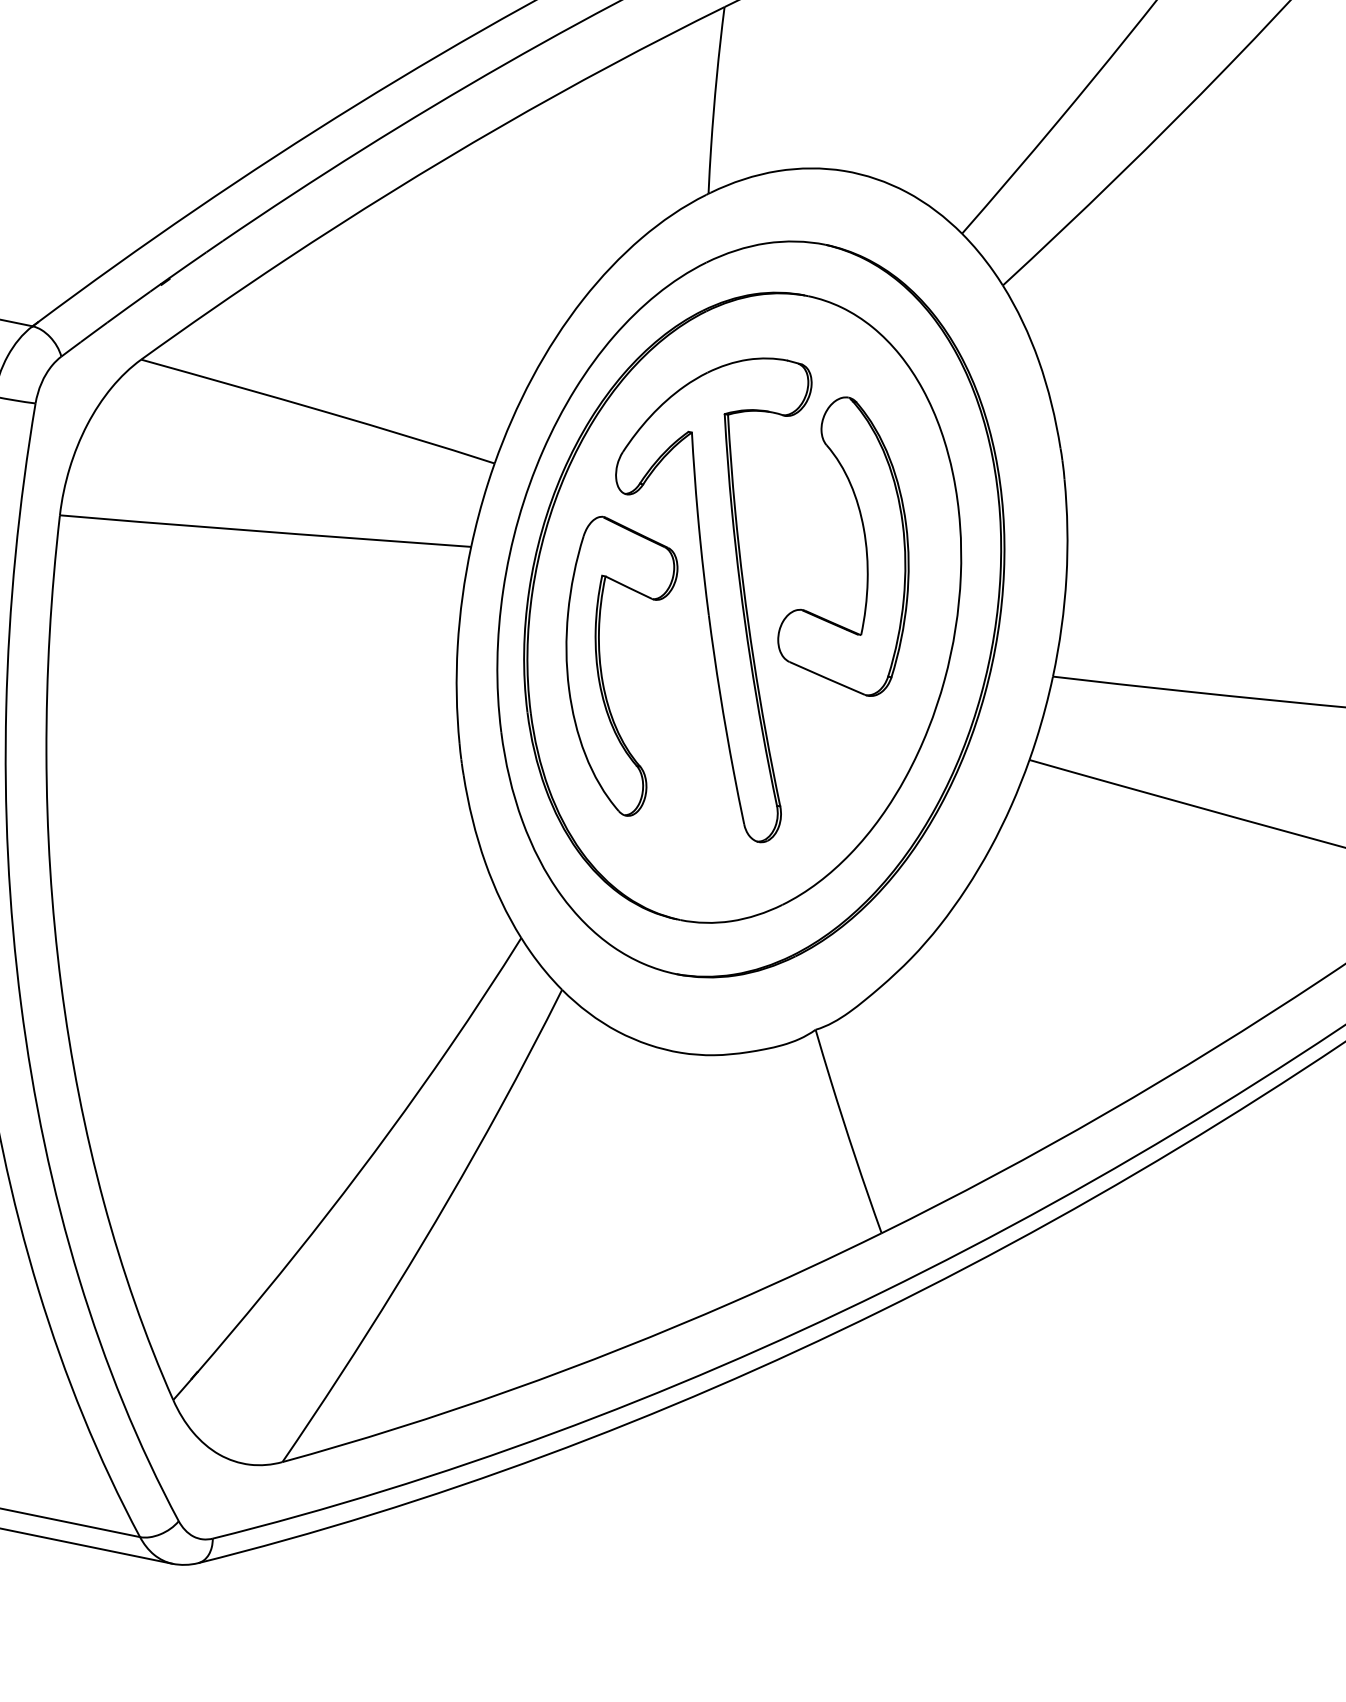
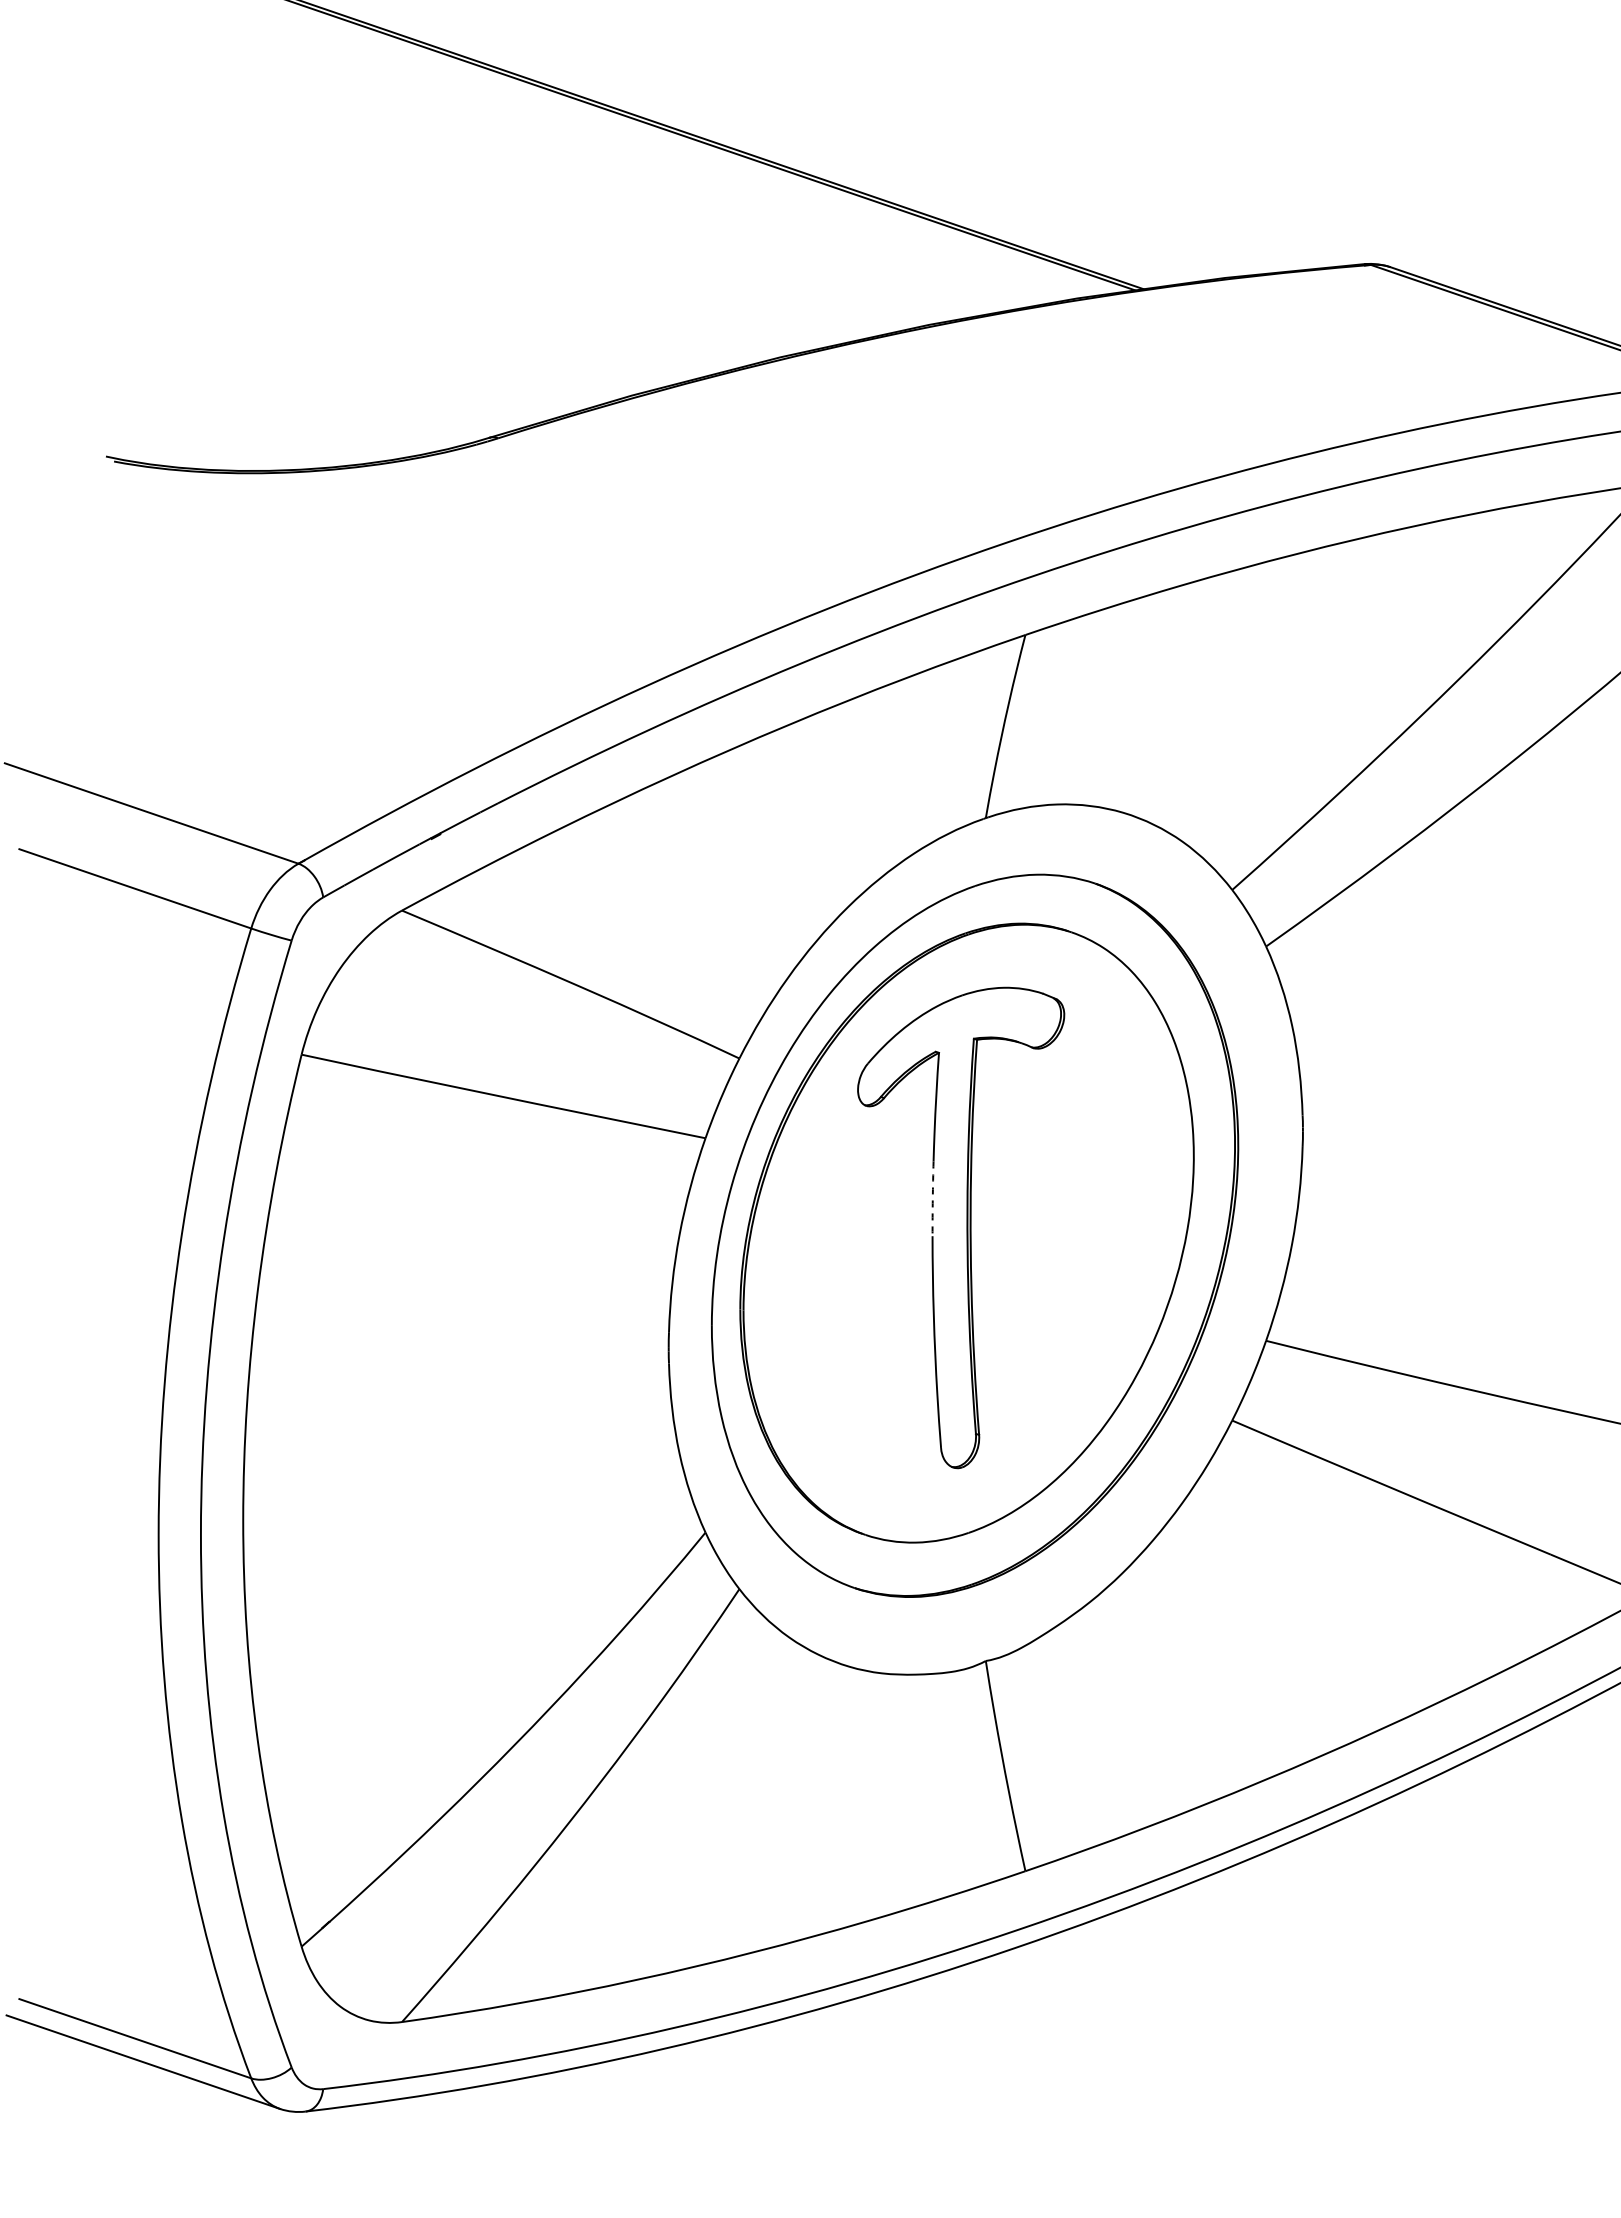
part: (865, 545) -> (1096, 1186), removed
arc: (703, 577) -> (932, 1198), solid -> dashed
part: (601, 667) -> (819, 1274), removed

